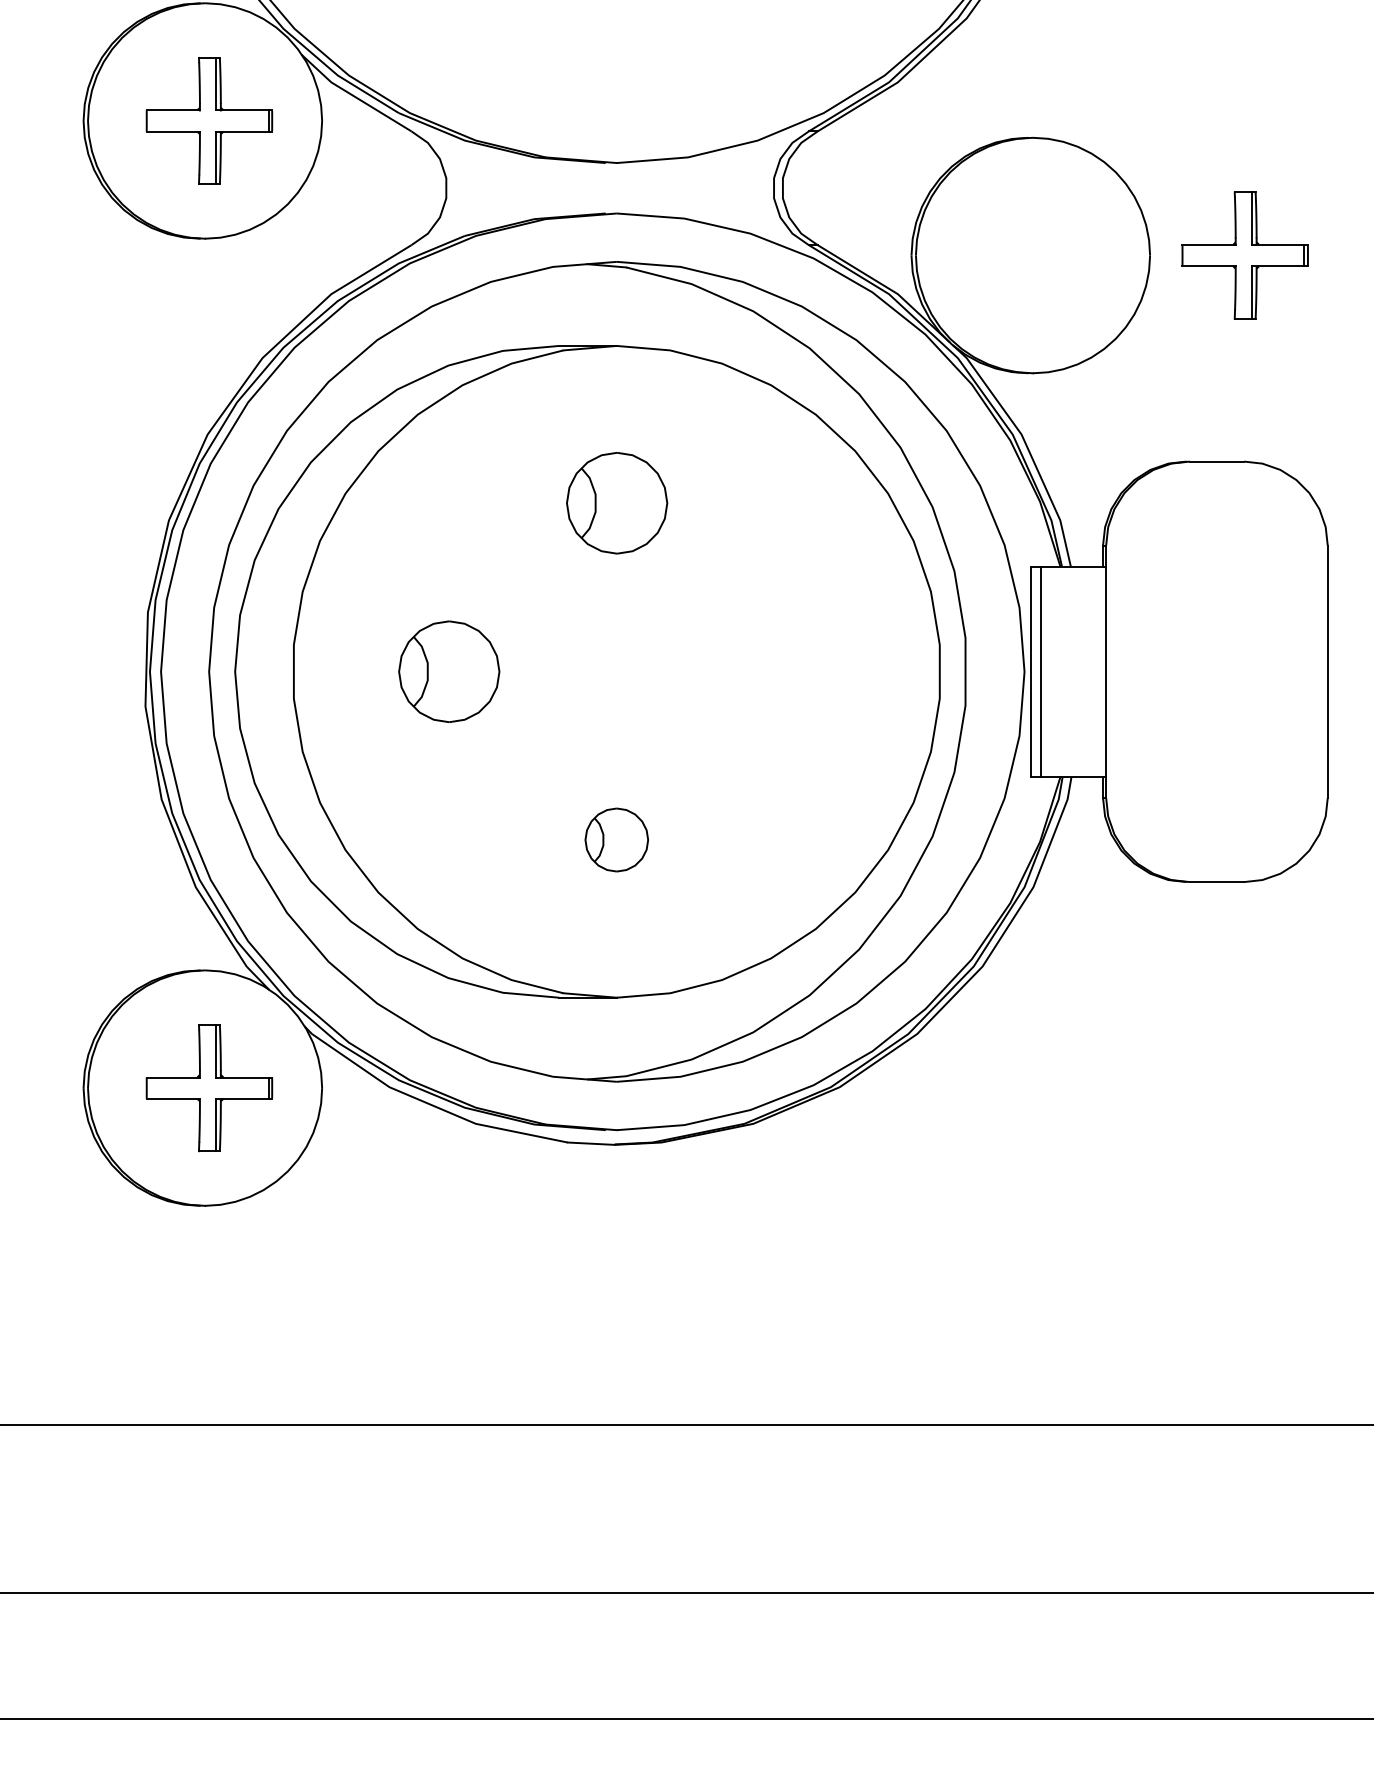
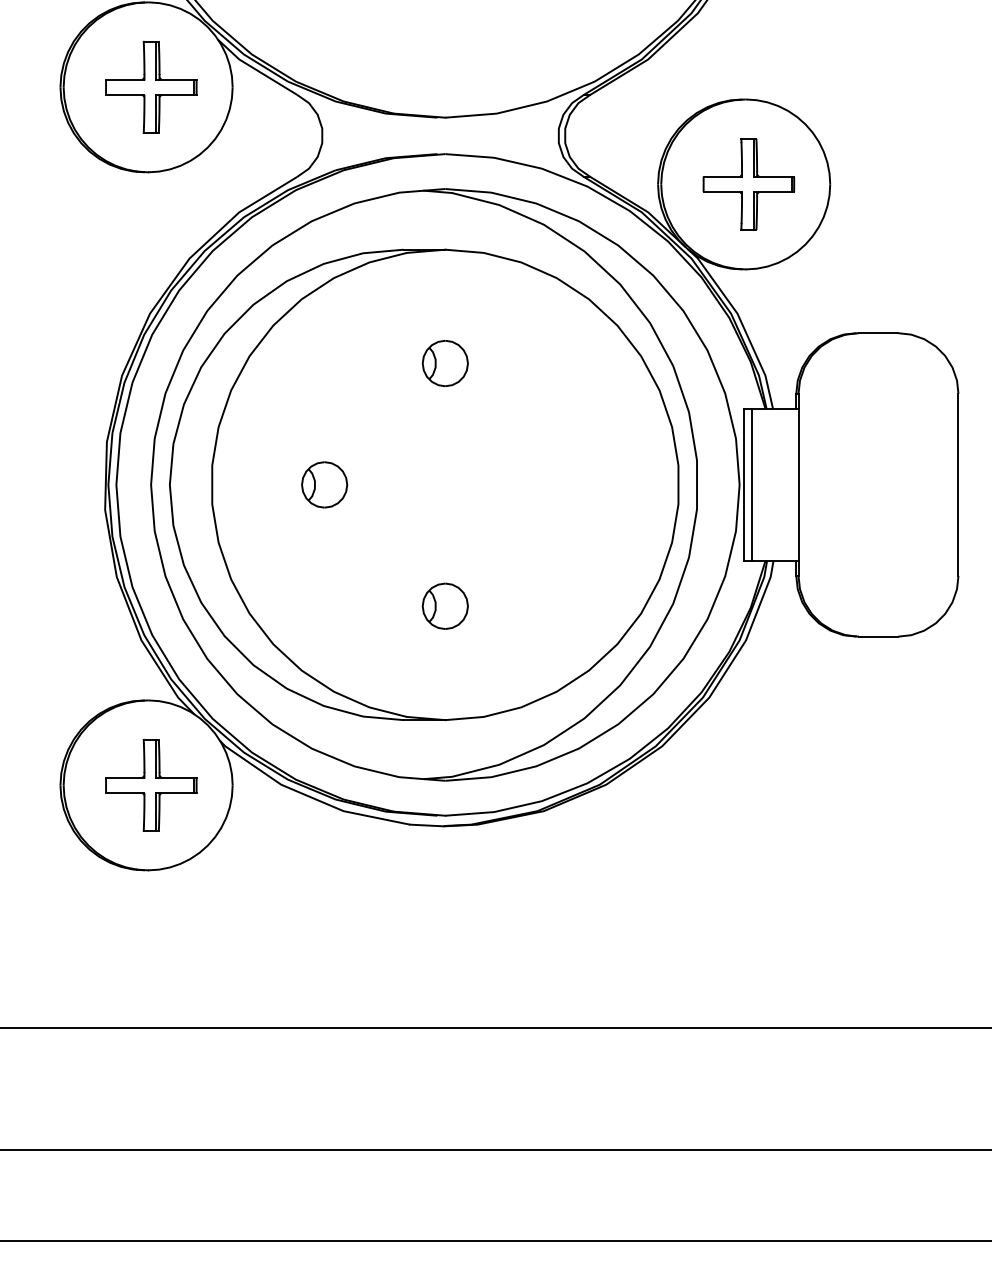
part: (1244, 255) -> (748, 184), moved
part: (615, 503) -> (444, 363), size x0.62
part: (449, 671) -> (324, 484), size x0.62

